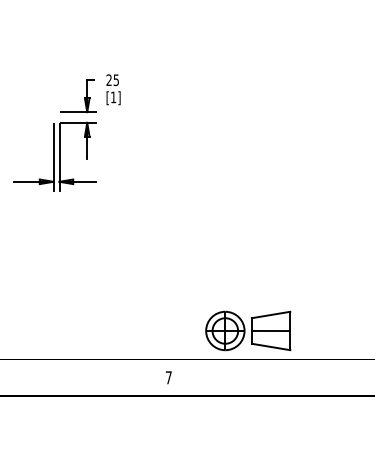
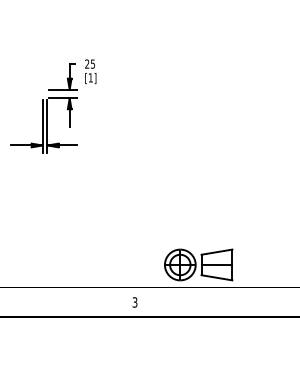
text: (168, 377) -> (134, 302), 7 -> 3

